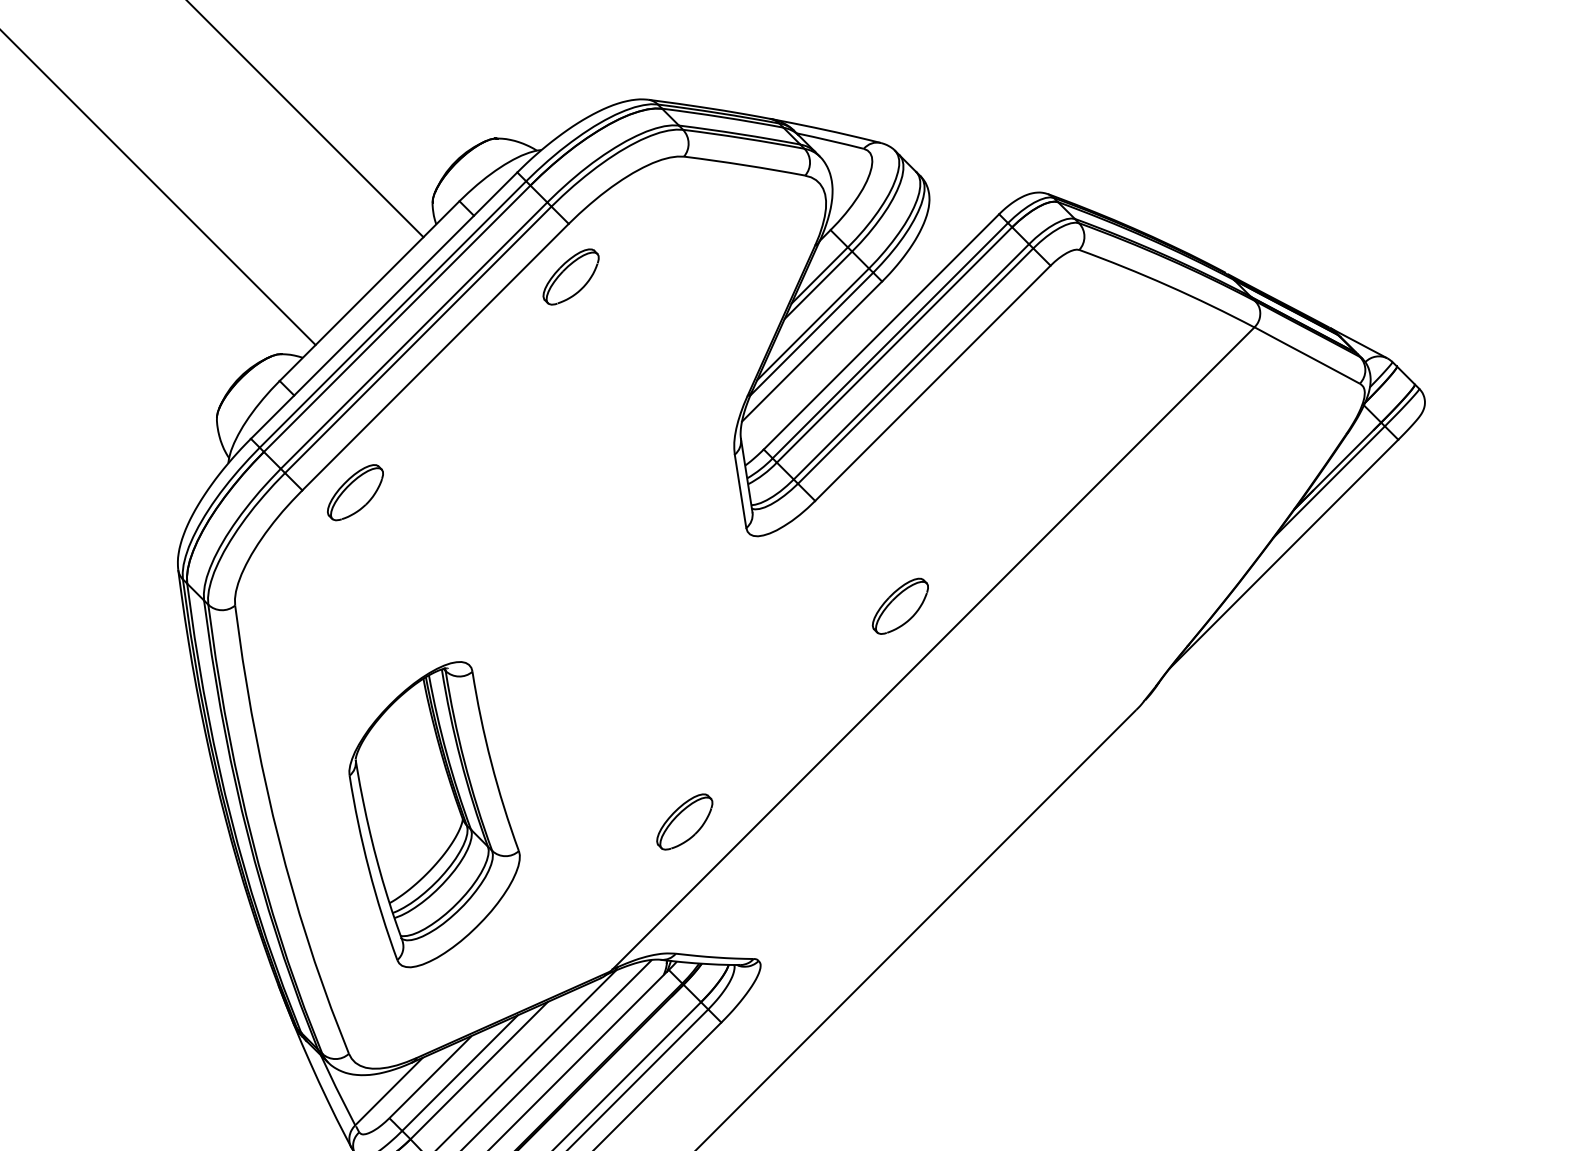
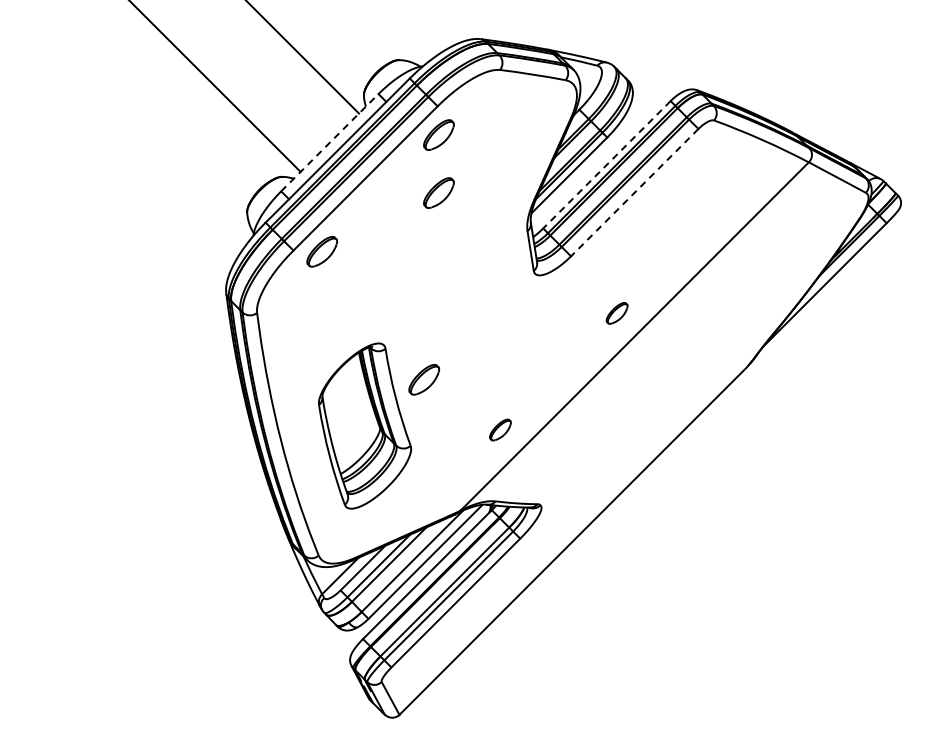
line: (368, 290) -> (329, 142), solid -> dashed
line: (880, 333) -> (606, 165), solid -> dashed
part: (570, 383) -> (438, 192), added
line: (932, 383) -> (634, 192), solid -> dashed
part: (899, 606) -> (616, 313), size x0.7
part: (544, 728) -> (424, 379), added
part: (684, 820) -> (500, 429), size x0.7

